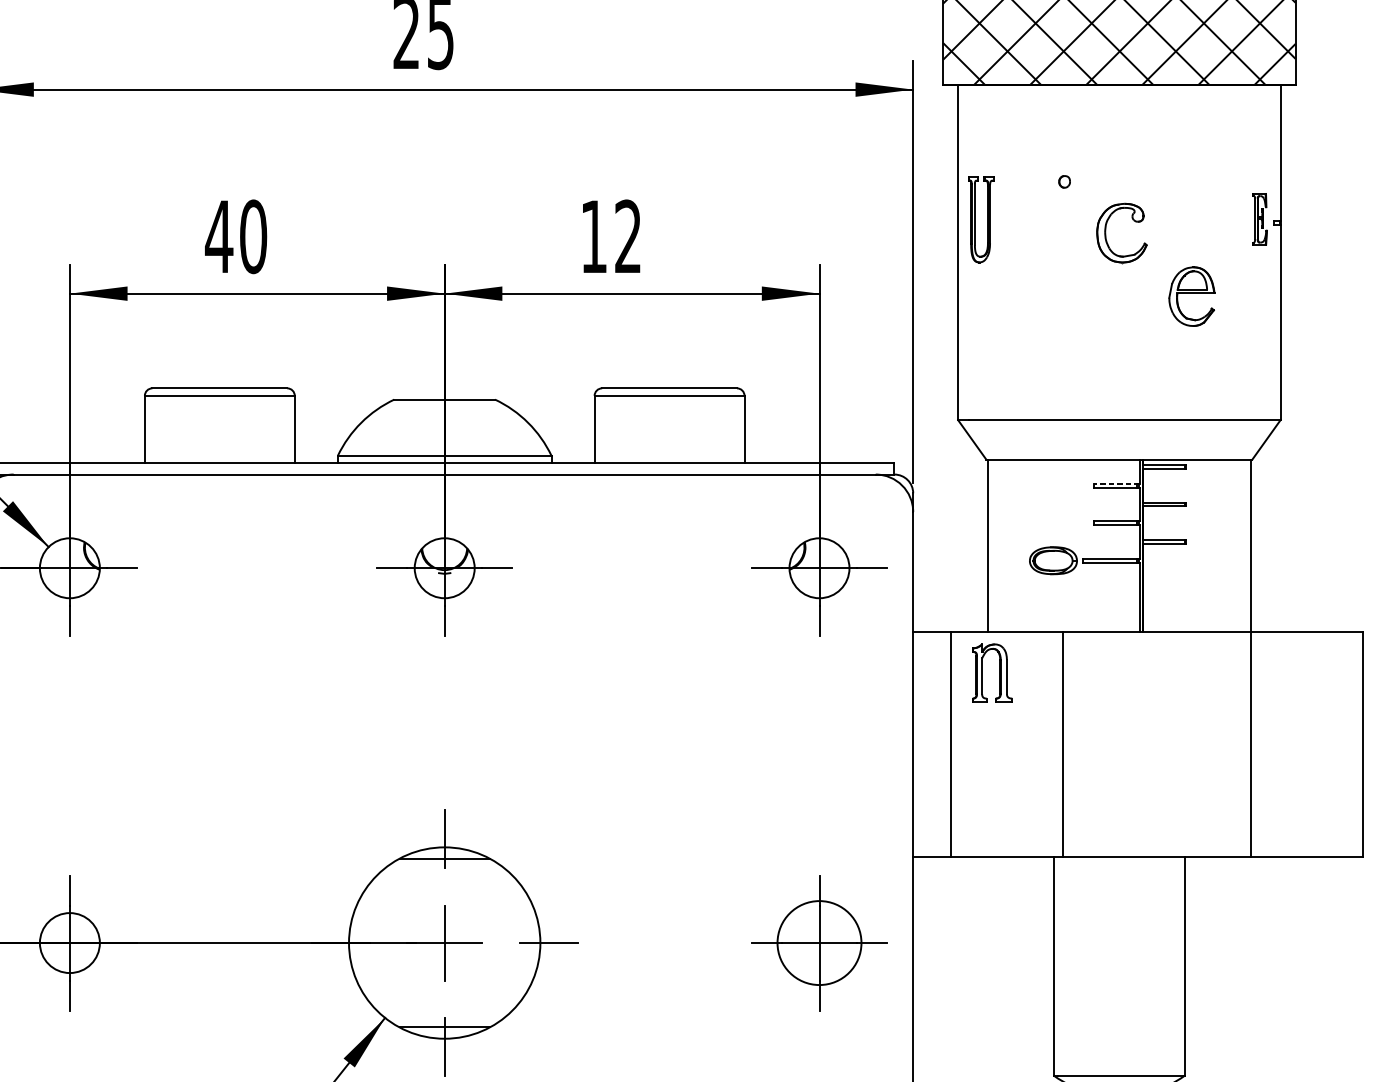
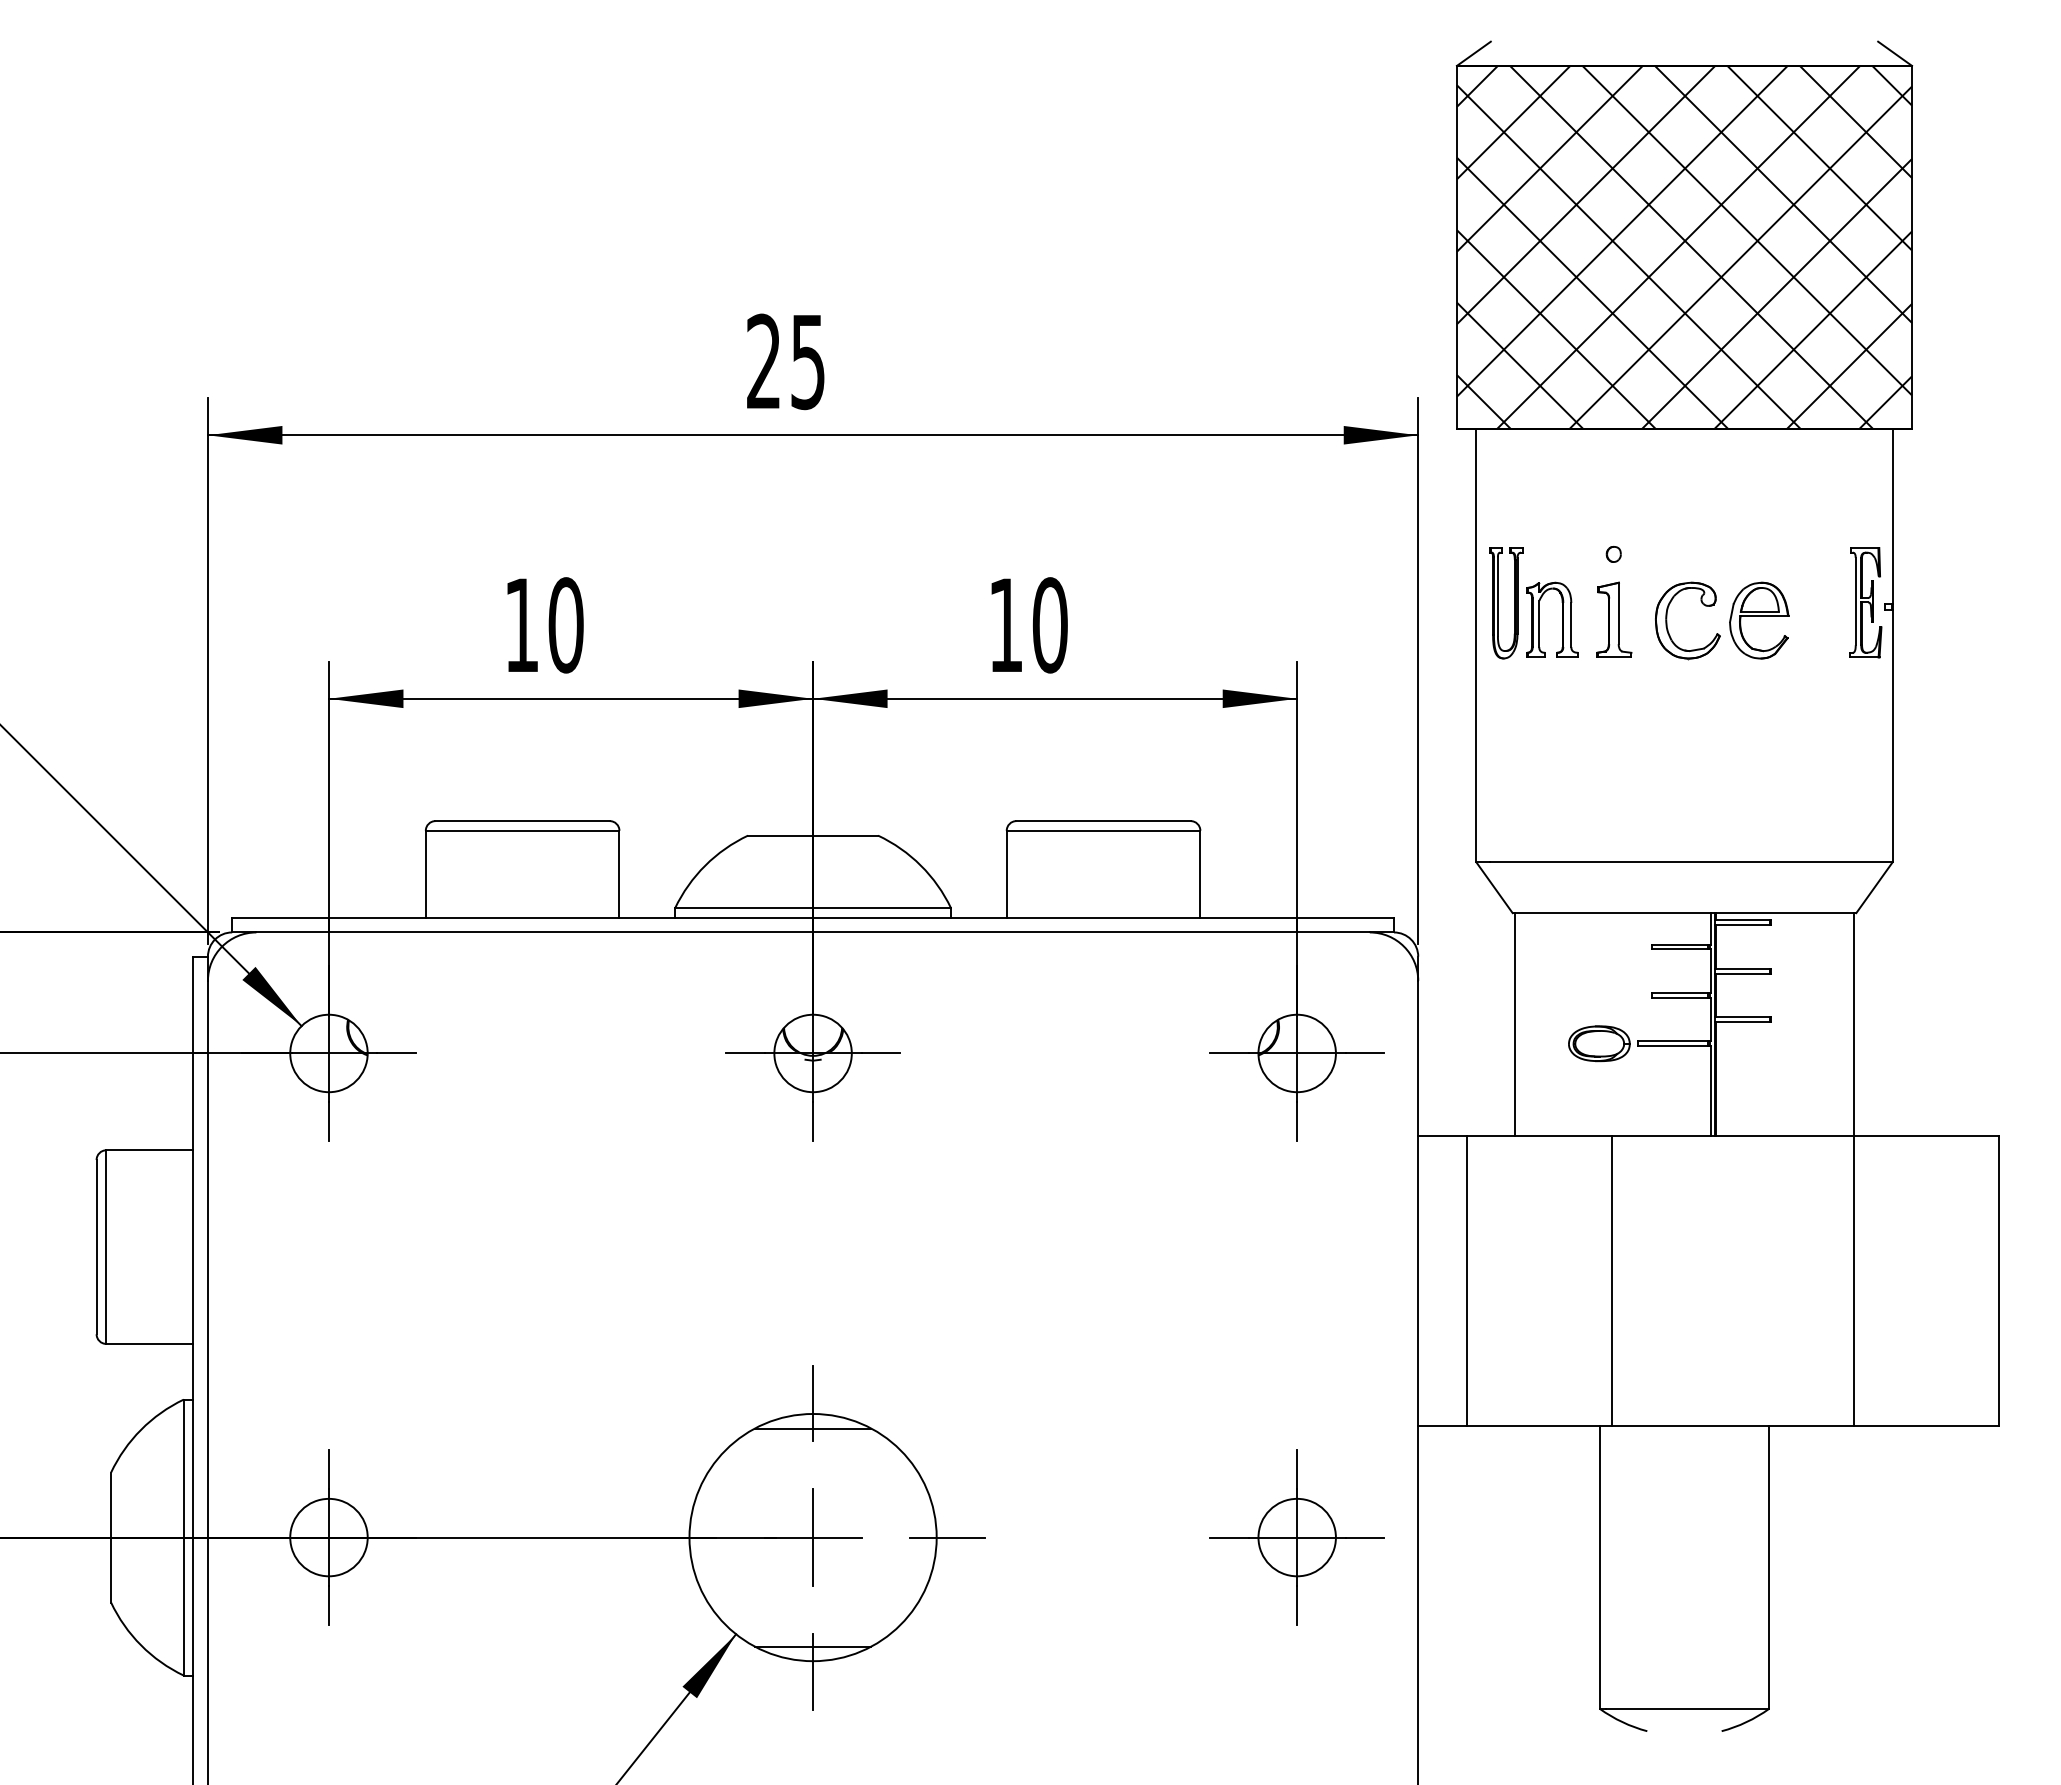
part: (1259, 219) -> (1865, 602), size x1.67
part: (1065, 232) -> (1614, 619), added
text: (218, 236) -> (521, 624), 40 -> 10
text: (627, 236) -> (1049, 625), 12 -> 10
part: (1192, 296) -> (1759, 620), moved
line: (1117, 483) -> (1681, 944), dashed -> solid
part: (1000, 672) -> (1562, 619), moved
circle: (818, 942) -> (1296, 1537), size x0.71

